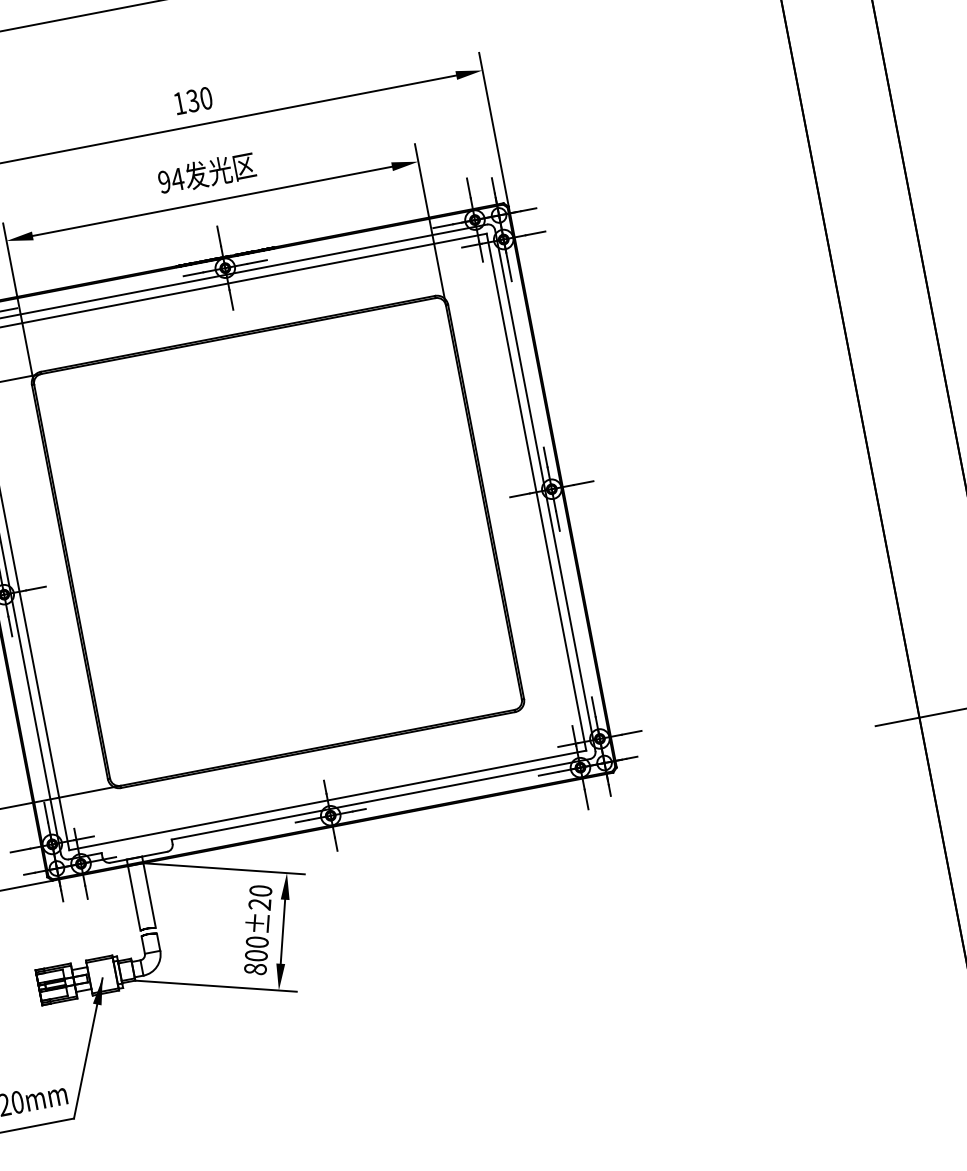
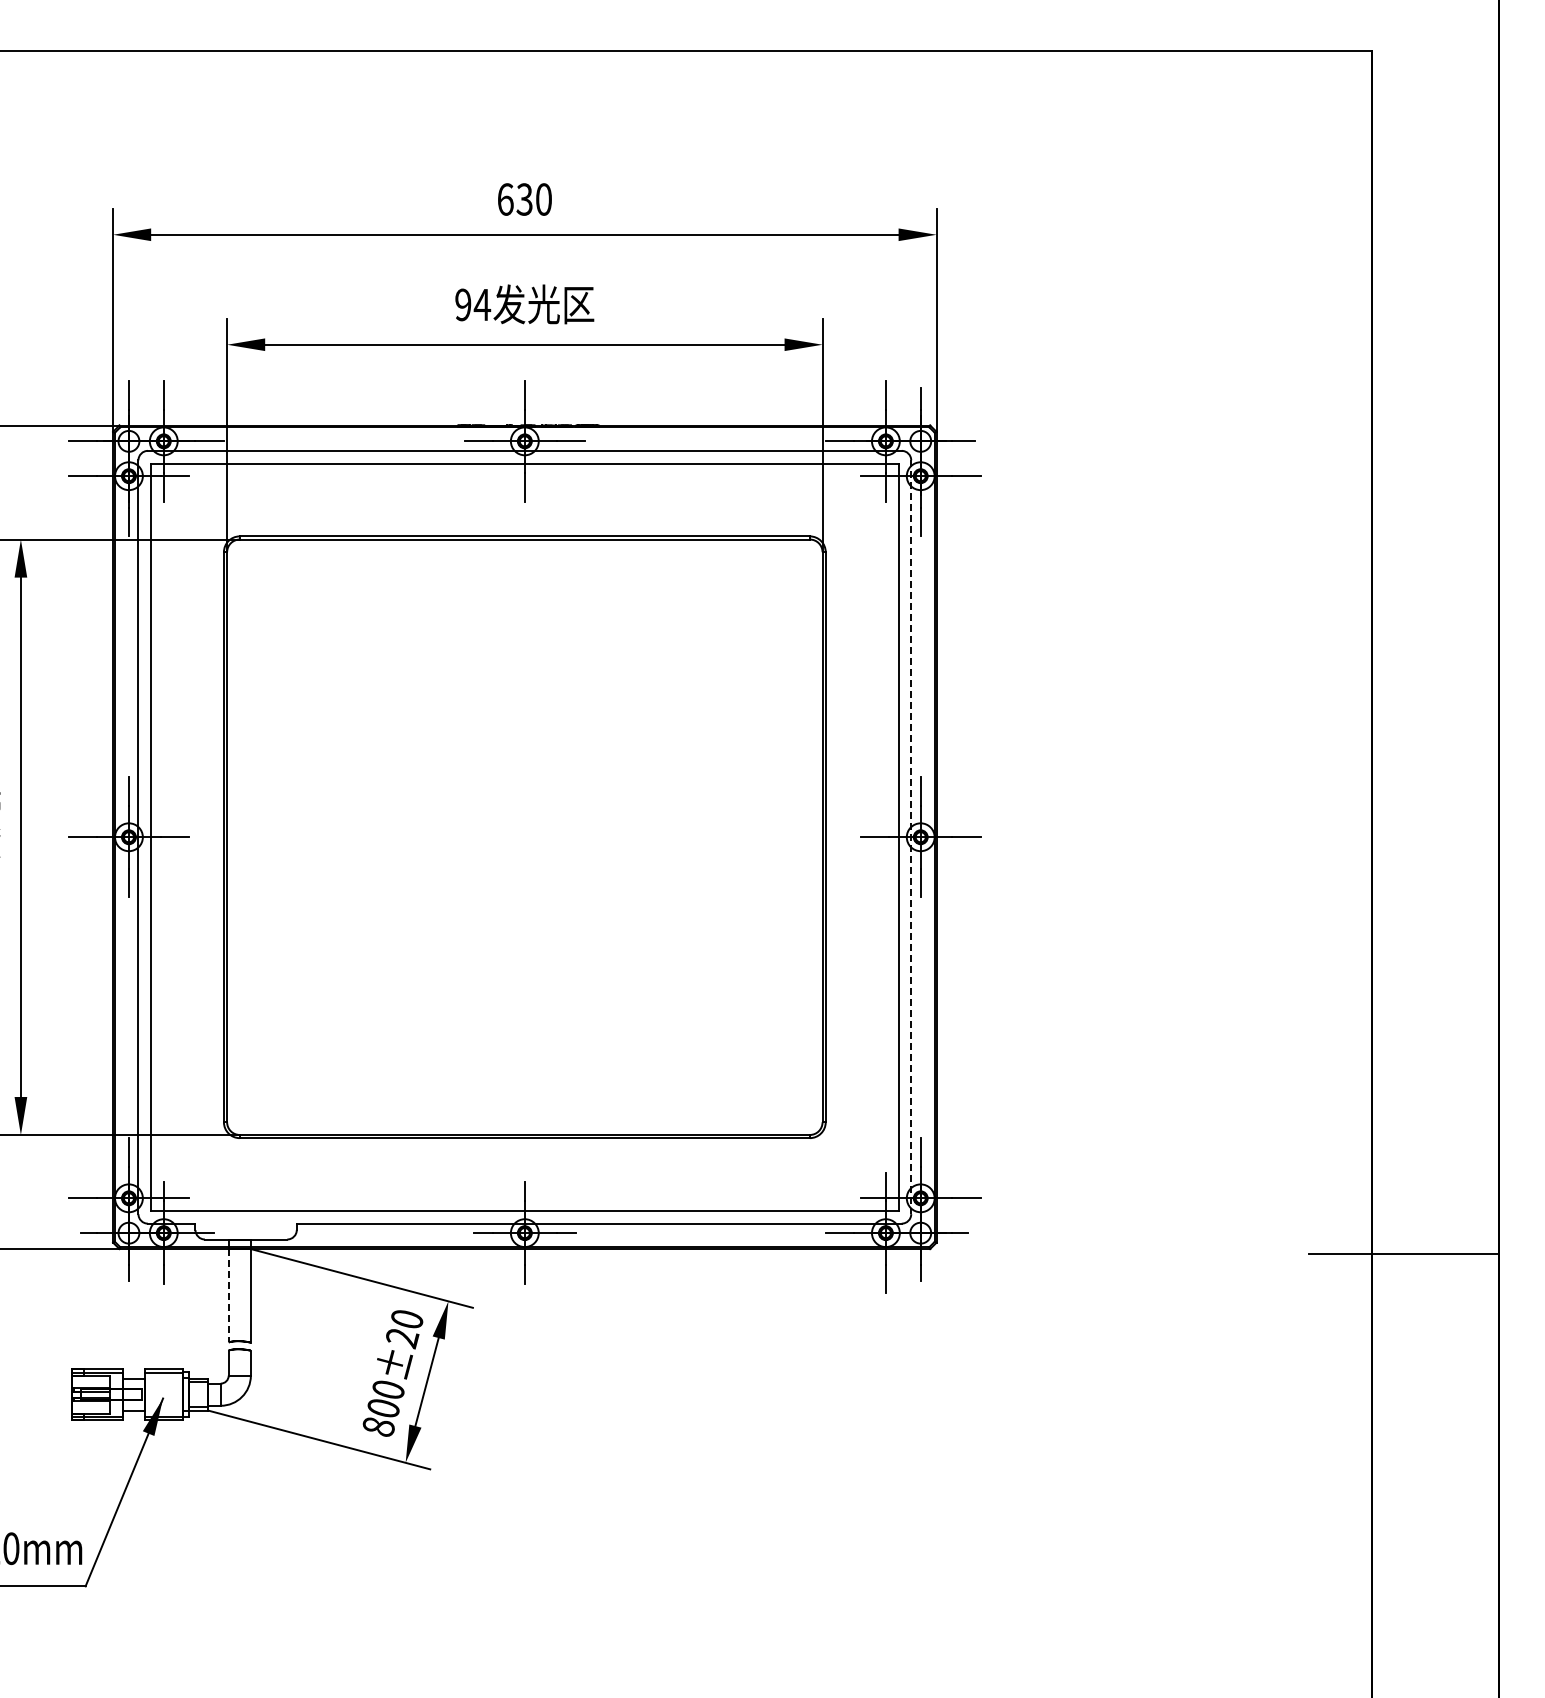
text: (179, 103) -> (505, 199), 130 -> 630
line: (545, 490) -> (911, 837), solid -> dashed
line: (134, 898) -> (228, 1295), solid -> dashed

